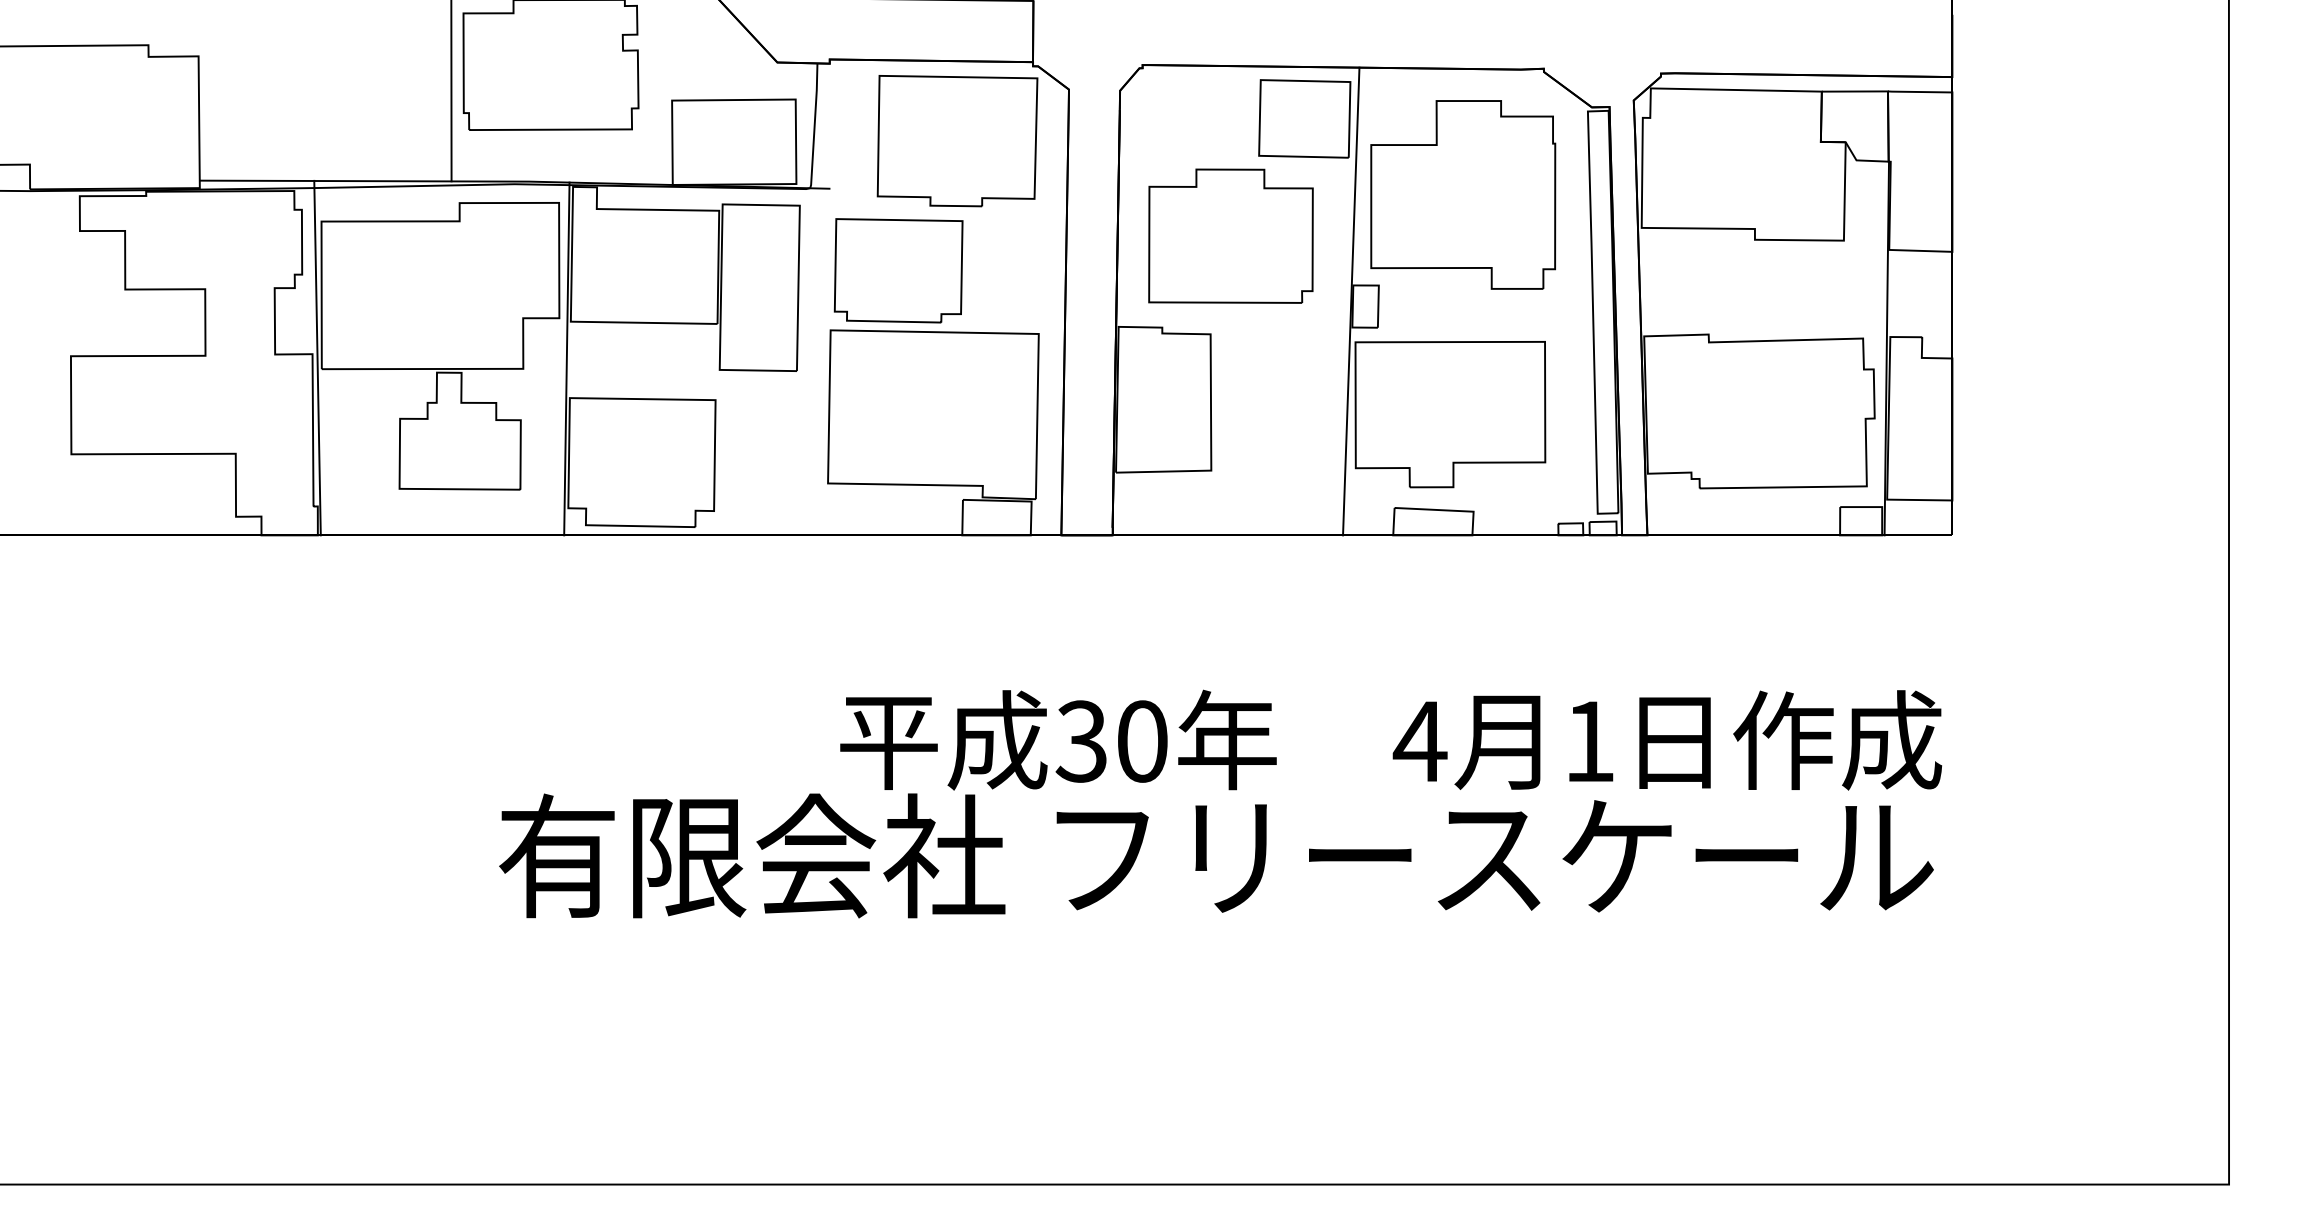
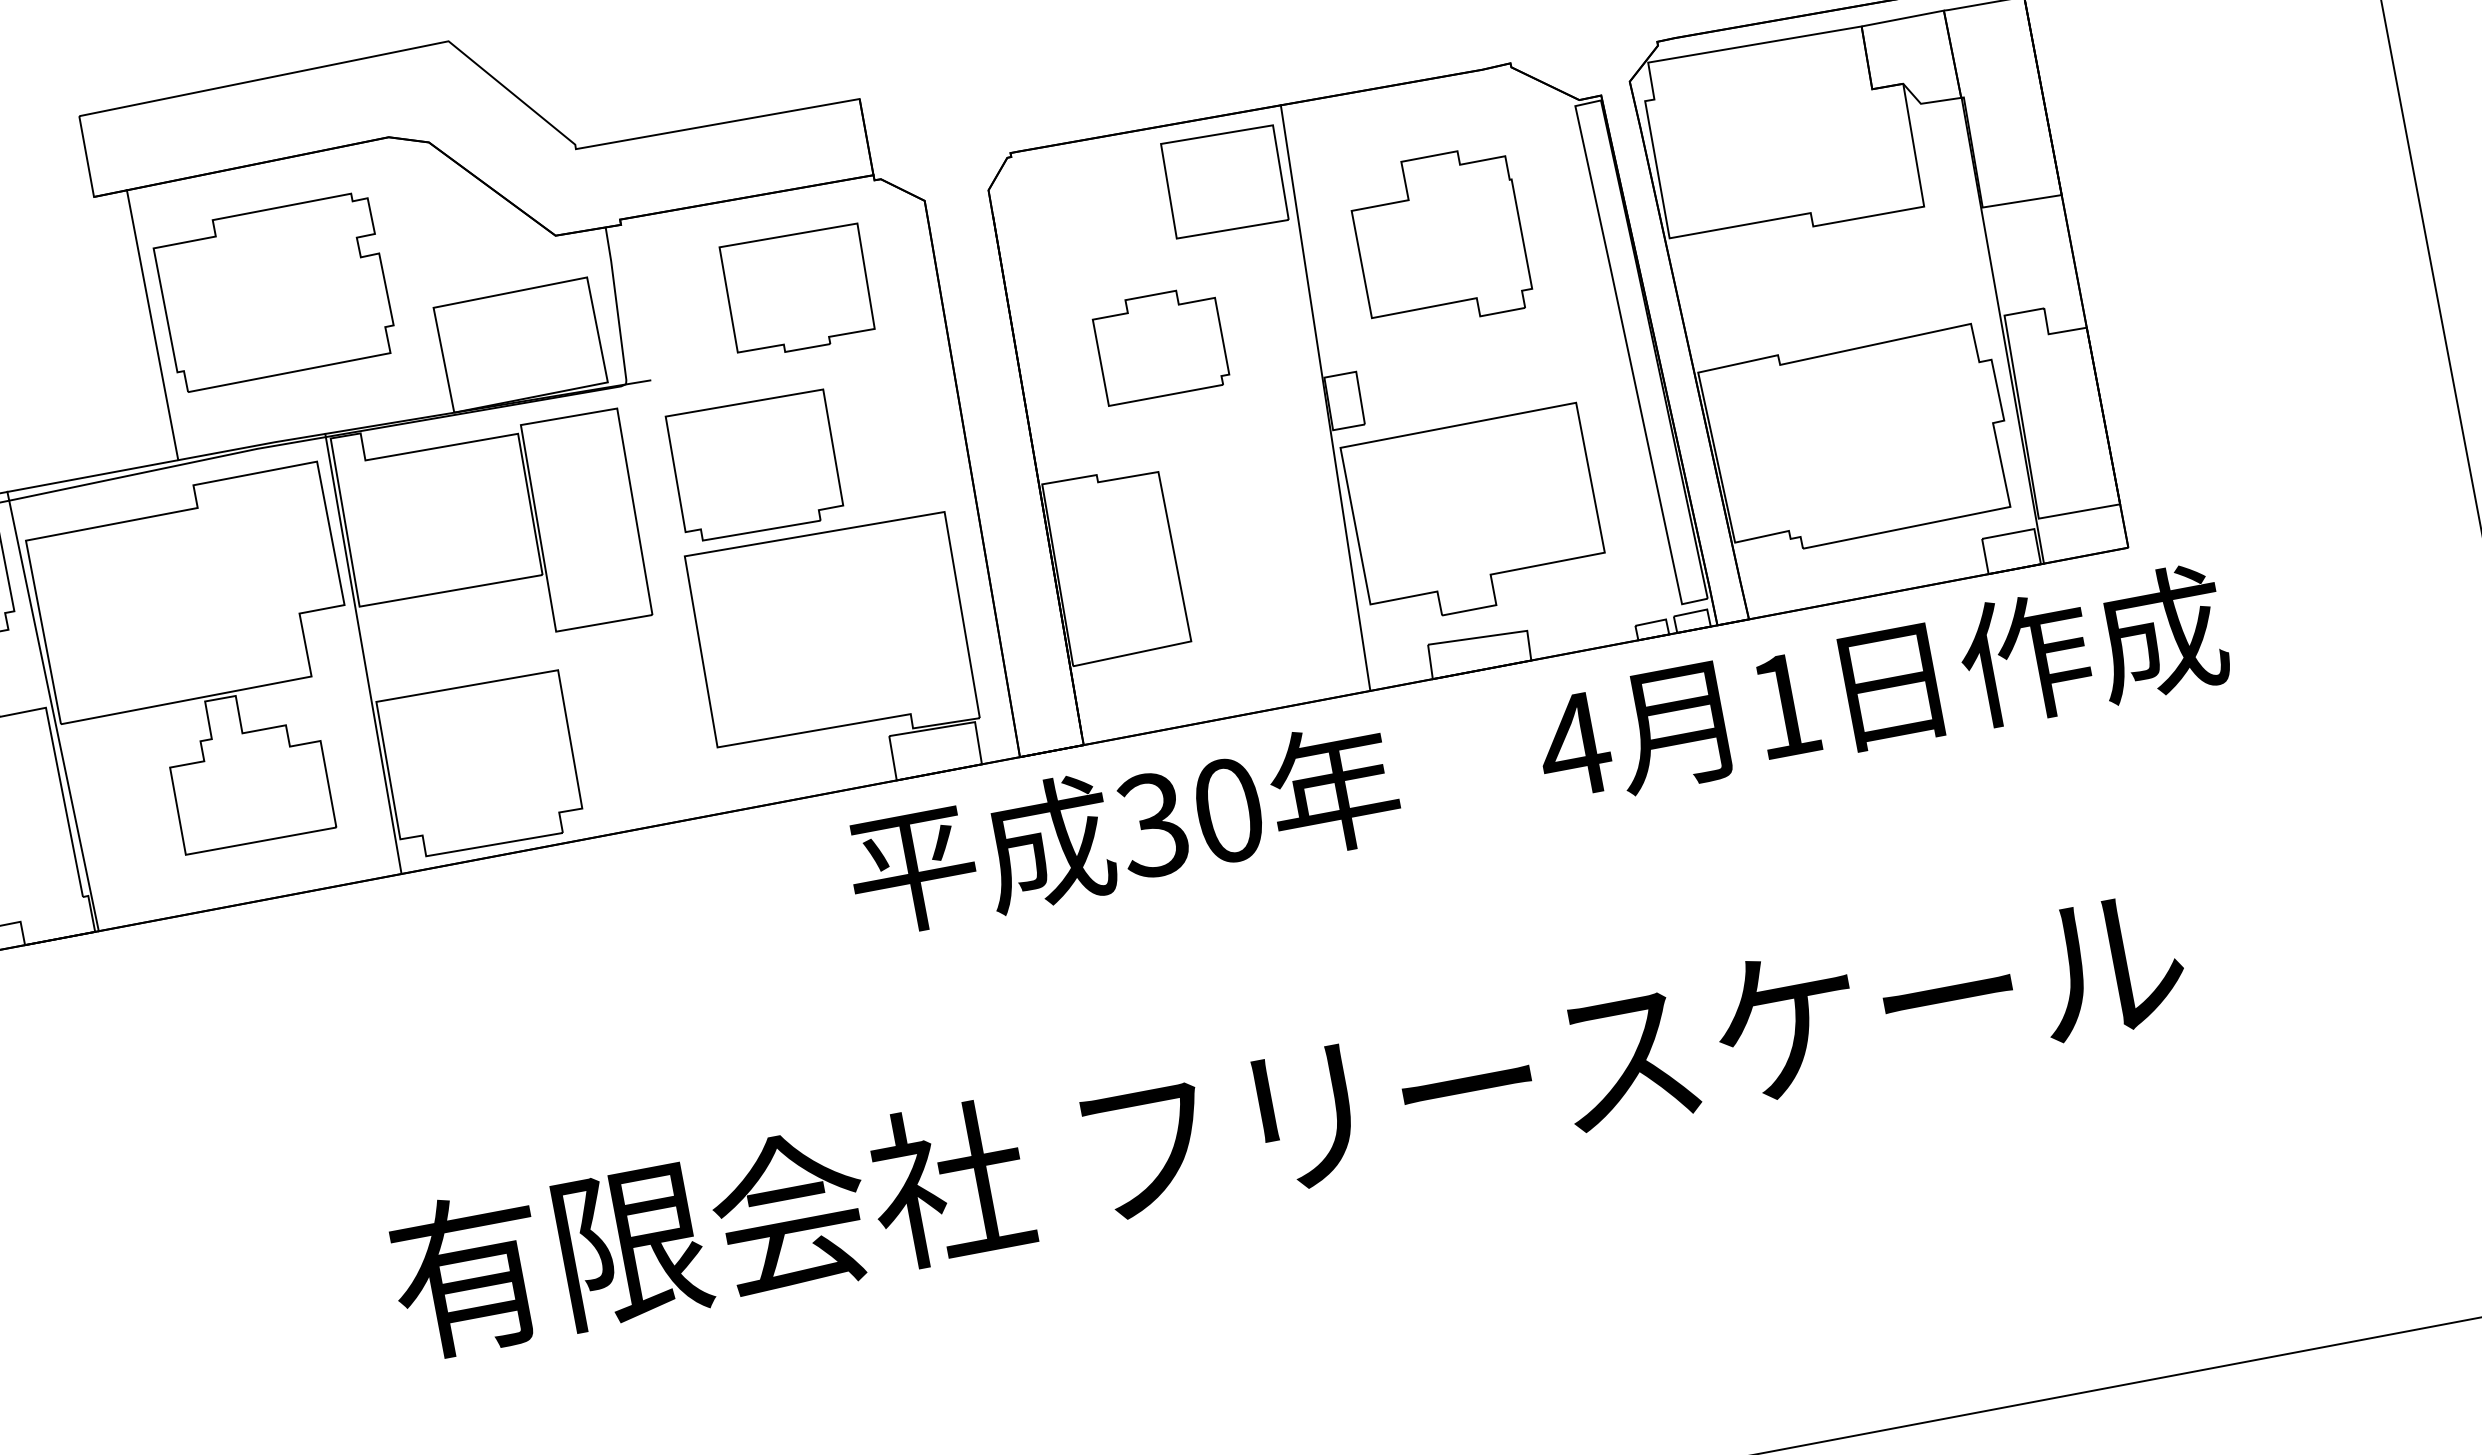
part: (957, 141) -> (798, 291), size x0.7
part: (1463, 194) -> (1440, 238), size x0.7
part: (1230, 235) -> (1159, 344), size x0.6
text: (1390, 739) -> (1536, 749), moved

